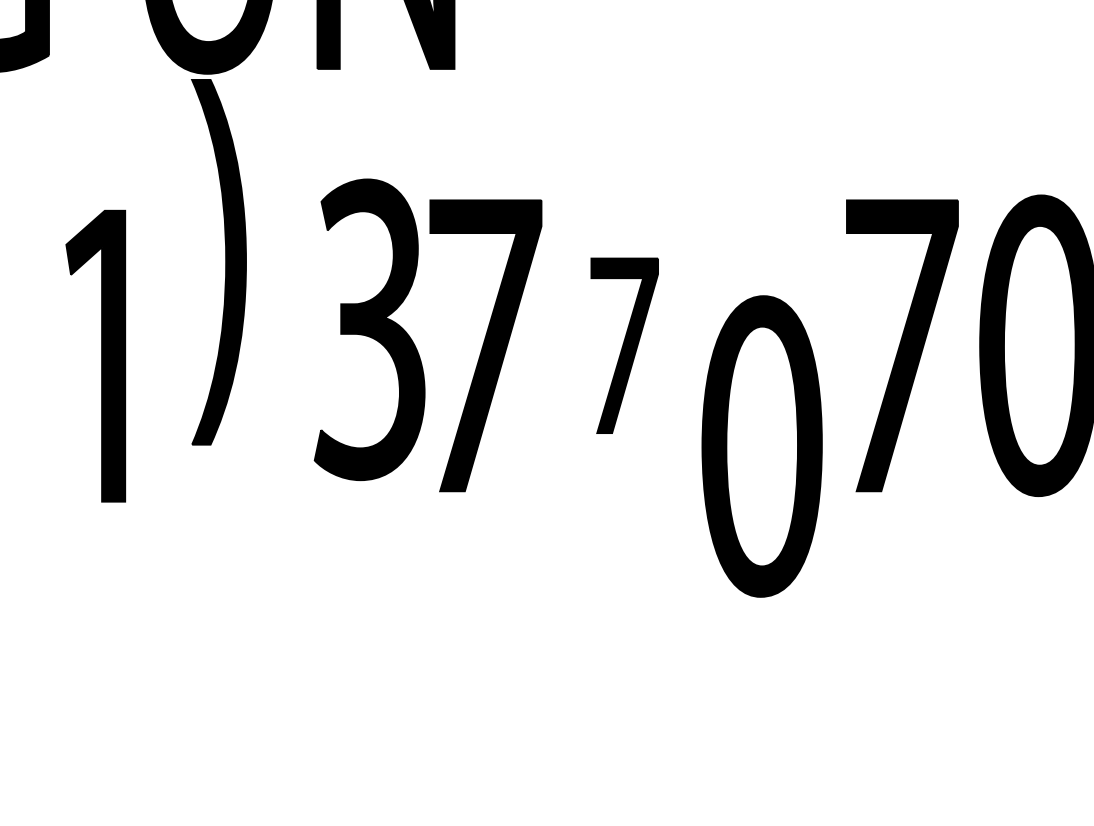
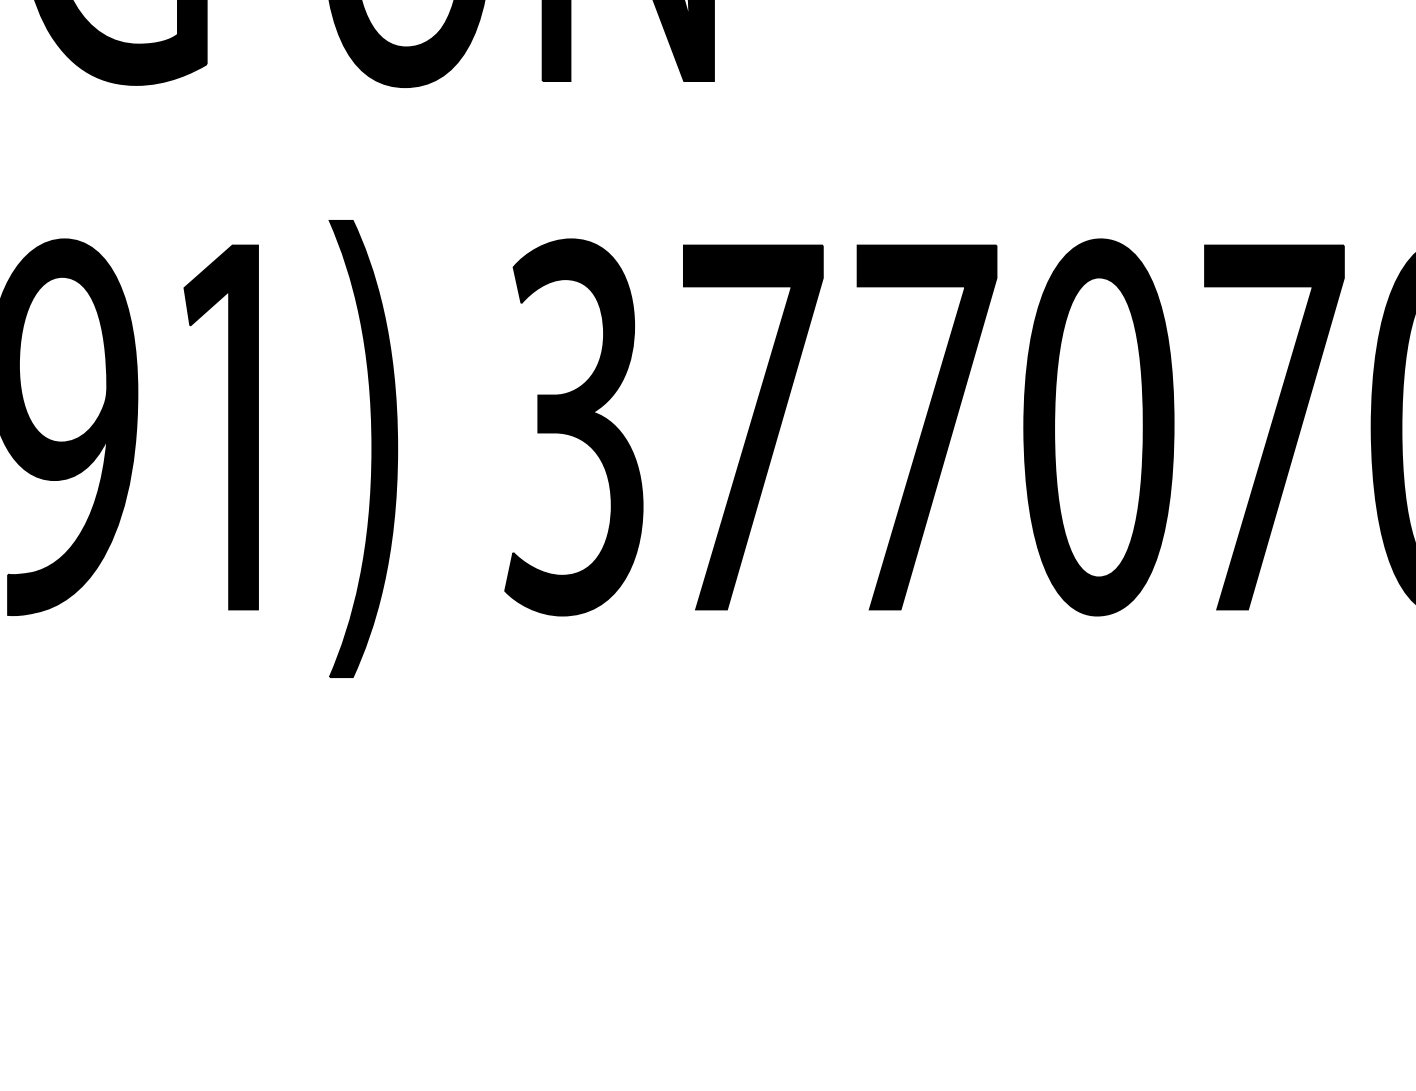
part: (225, 261) -> (371, 448), moved
part: (369, 329) -> (573, 427), moved
part: (624, 345) -> (926, 427), size x1.67
part: (101, 356) -> (228, 427), moved
part: (761, 446) -> (1098, 427), moved

